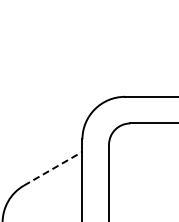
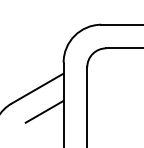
line: (53, 168) -> (37, 88), dashed -> solid
line: (60, 194) -> (44, 111), added

